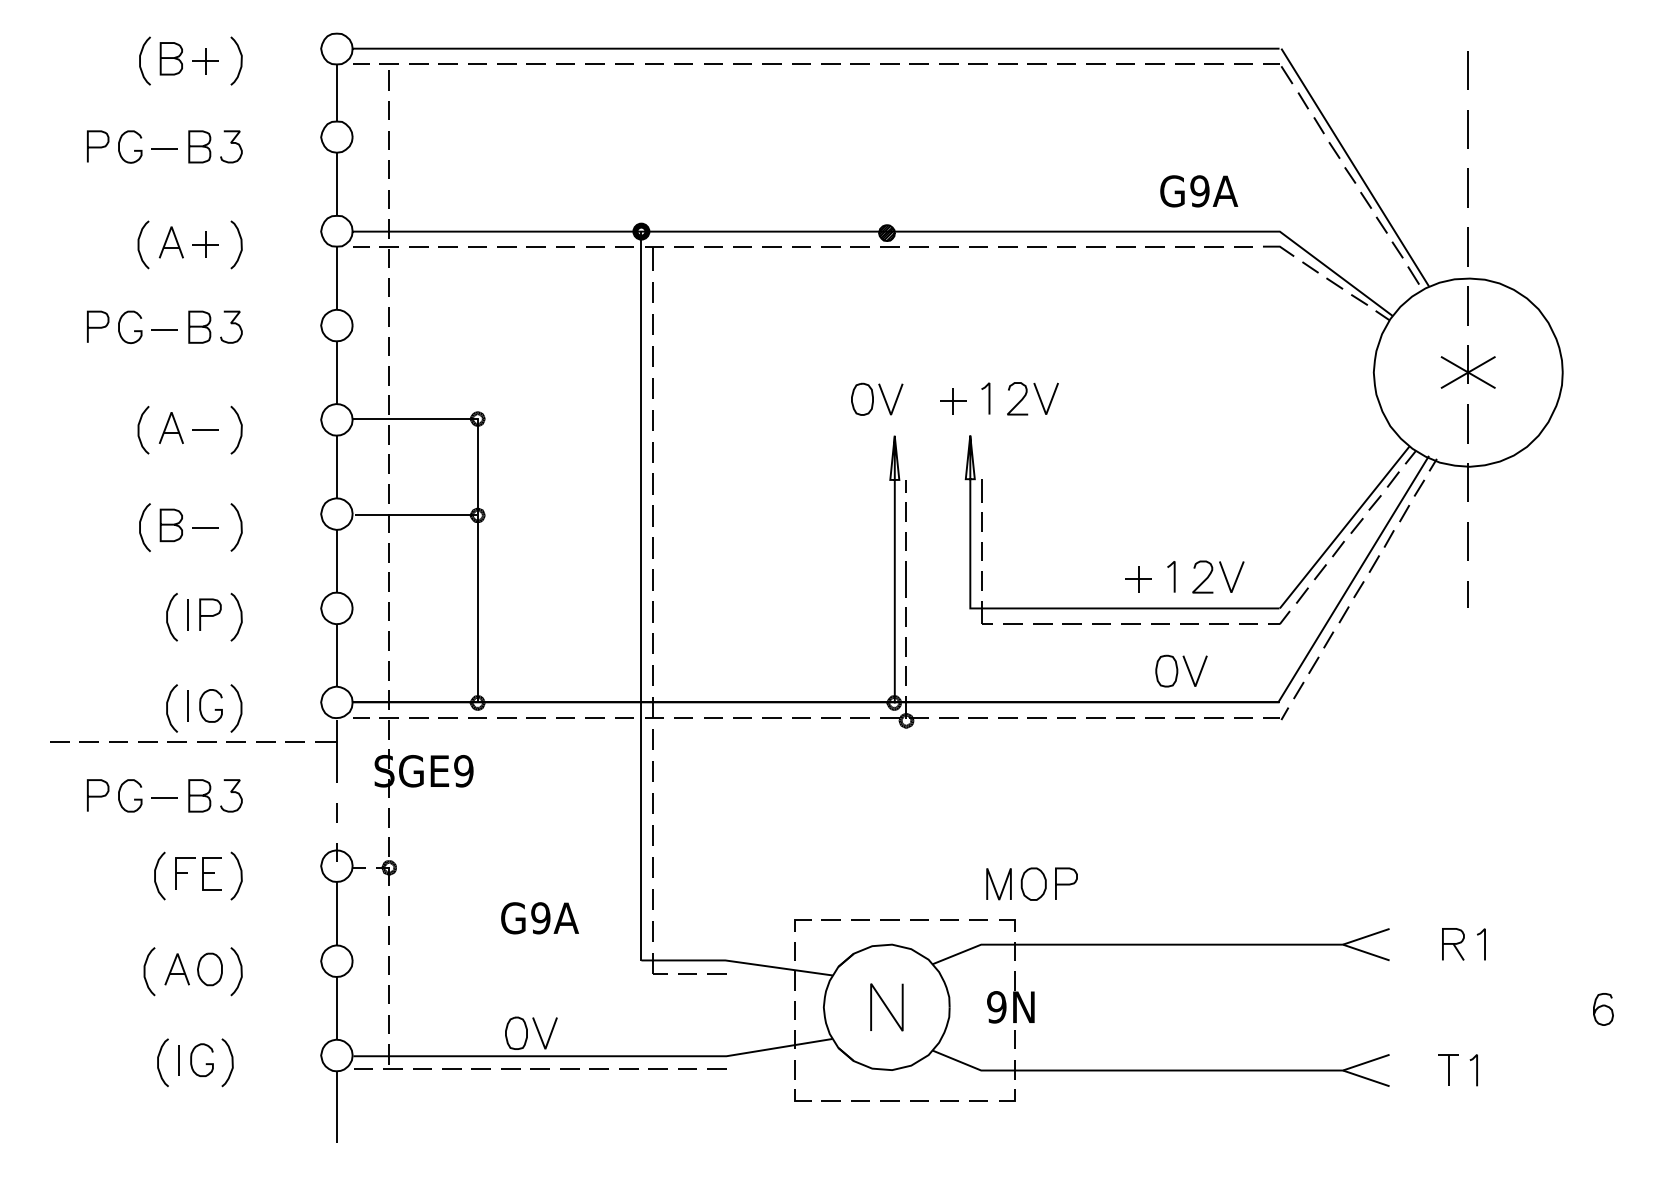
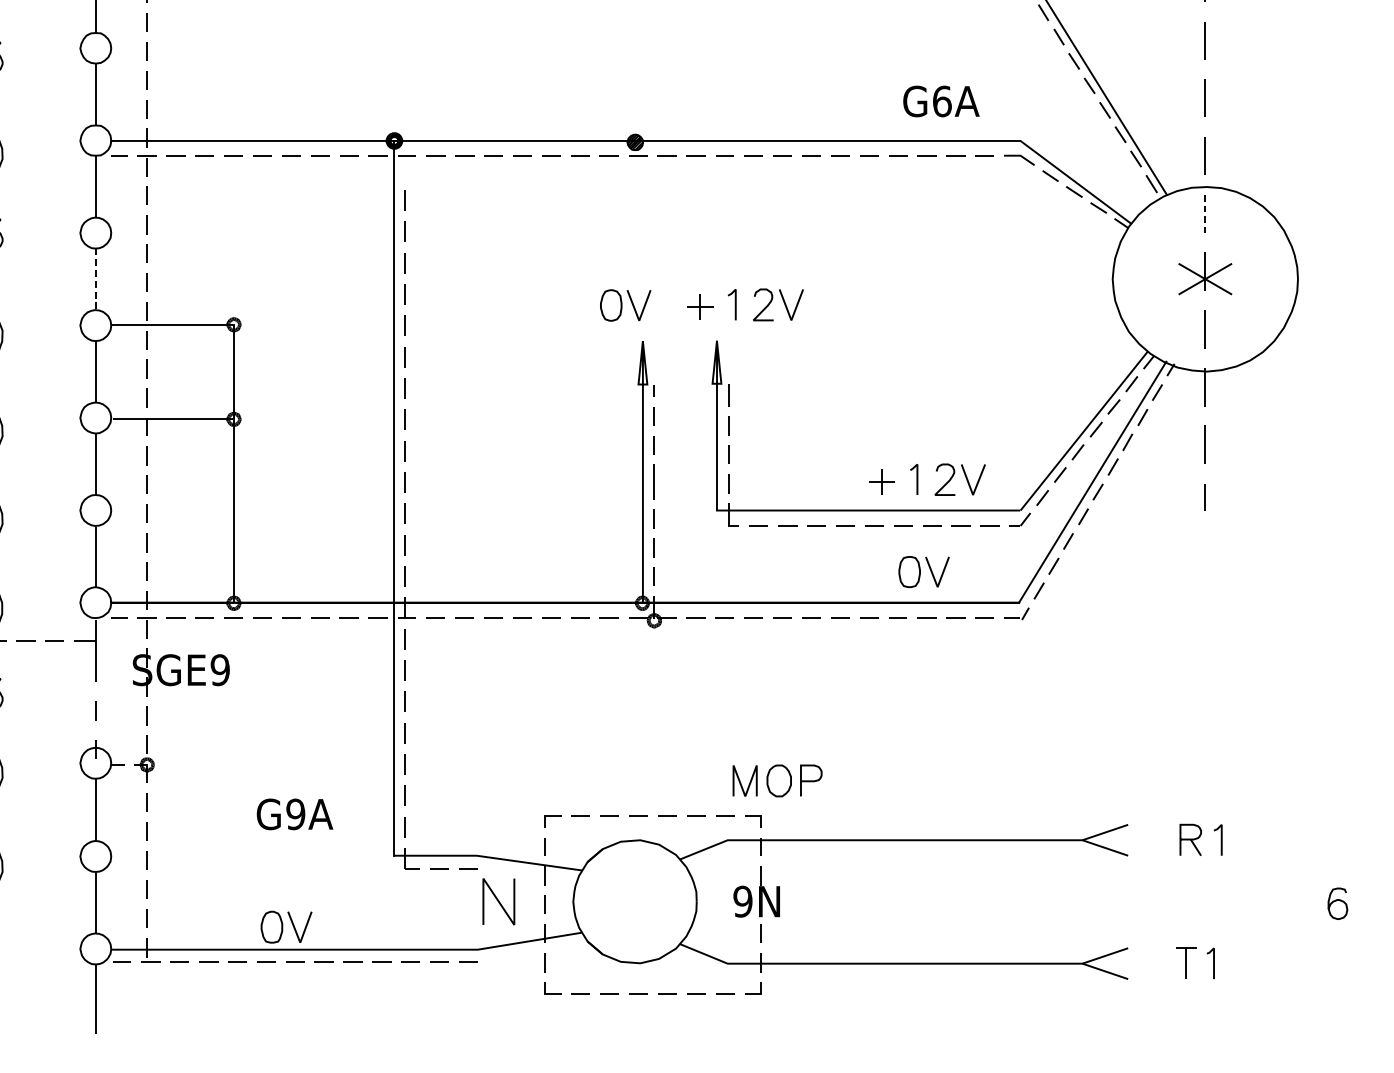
text: (1199, 191) -> (941, 101), G9A -> G6A
line: (652, 258) -> (405, 167), removed
line: (1468, 306) -> (1205, 214), solid -> dashed
line: (336, 373) -> (95, 280), solid -> dashed
line: (886, 1007) -> (498, 901), moved

